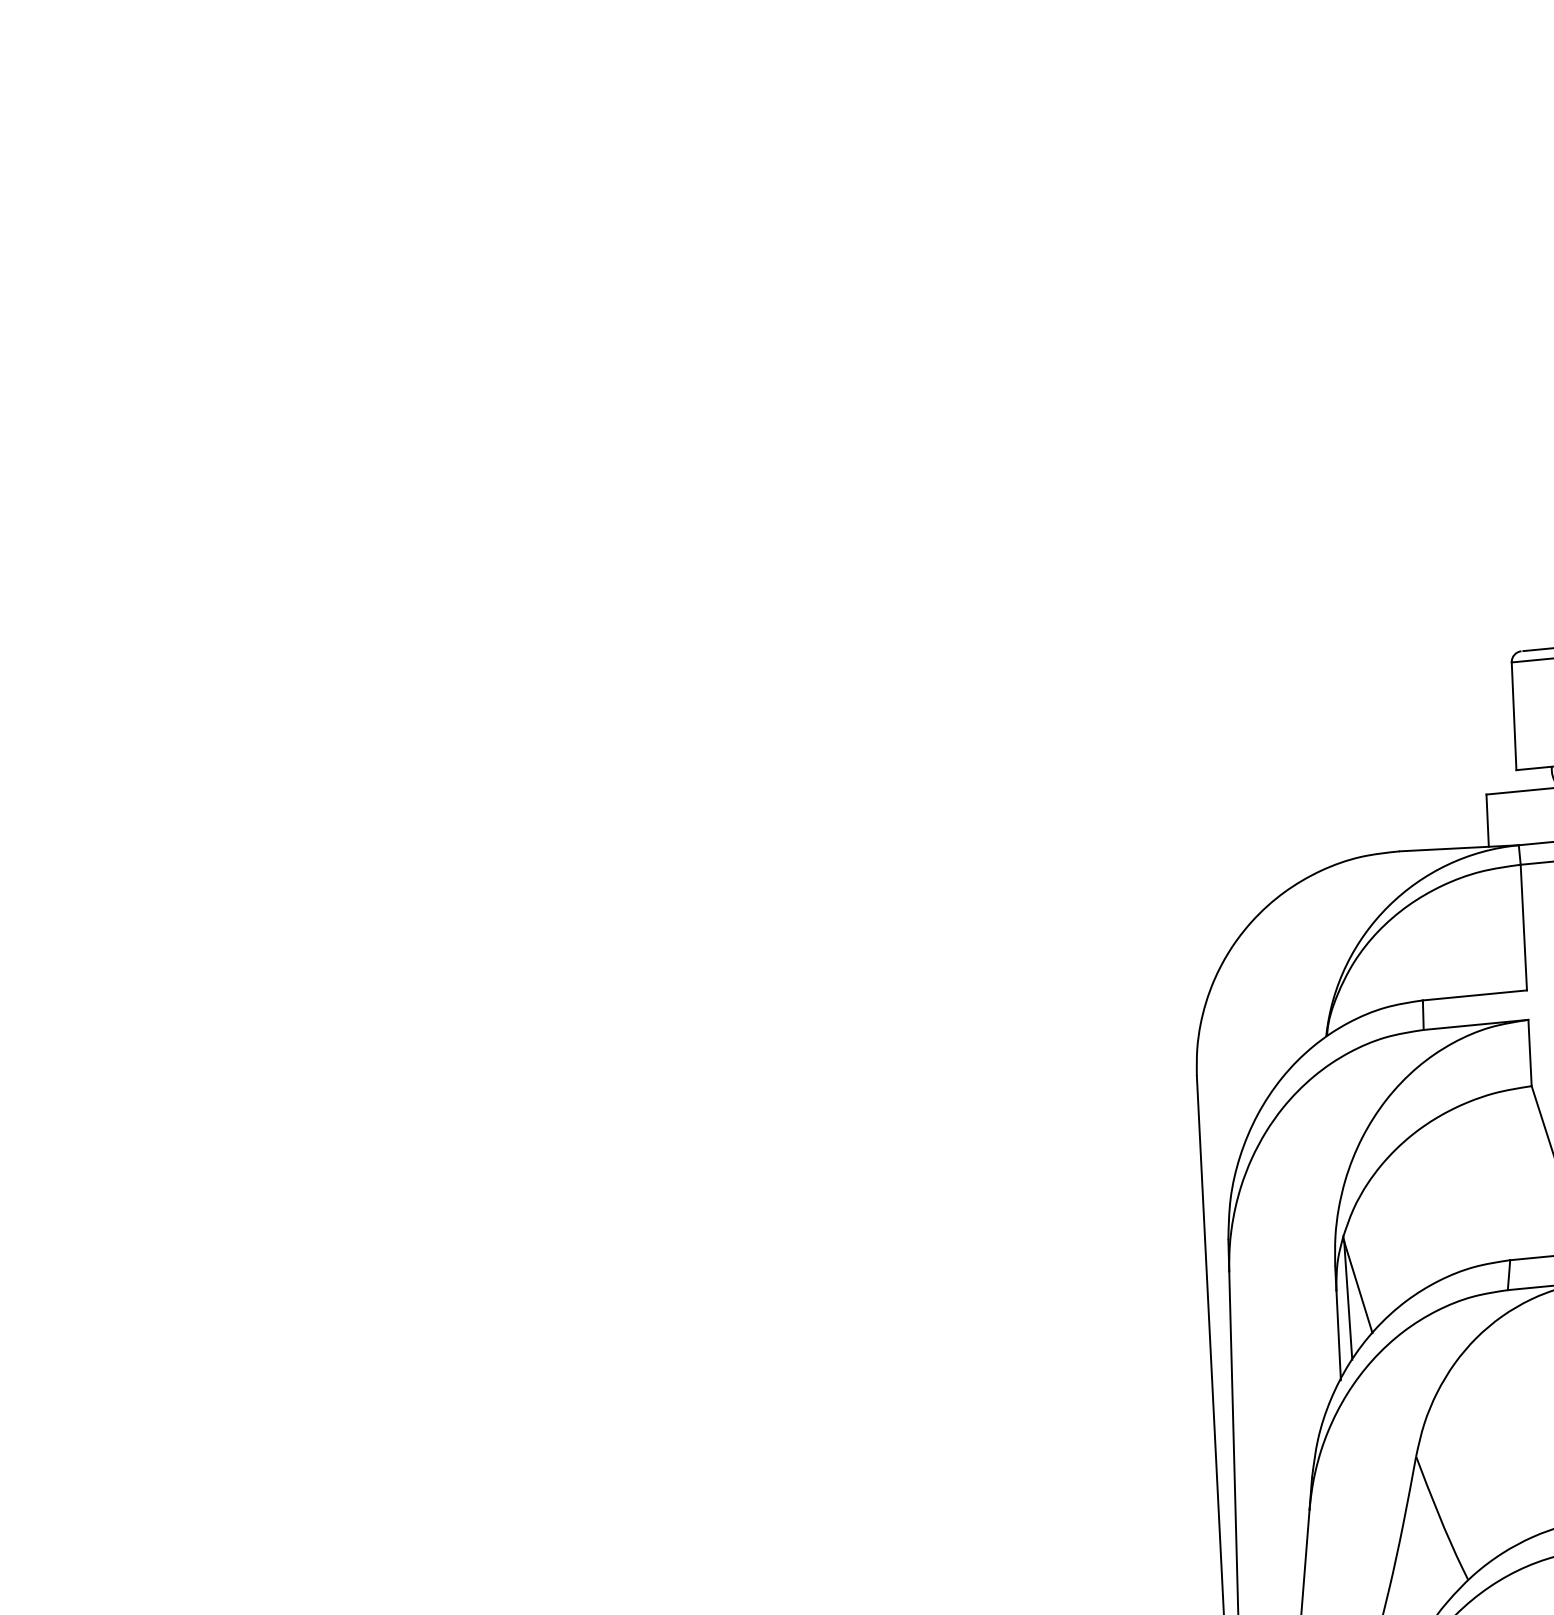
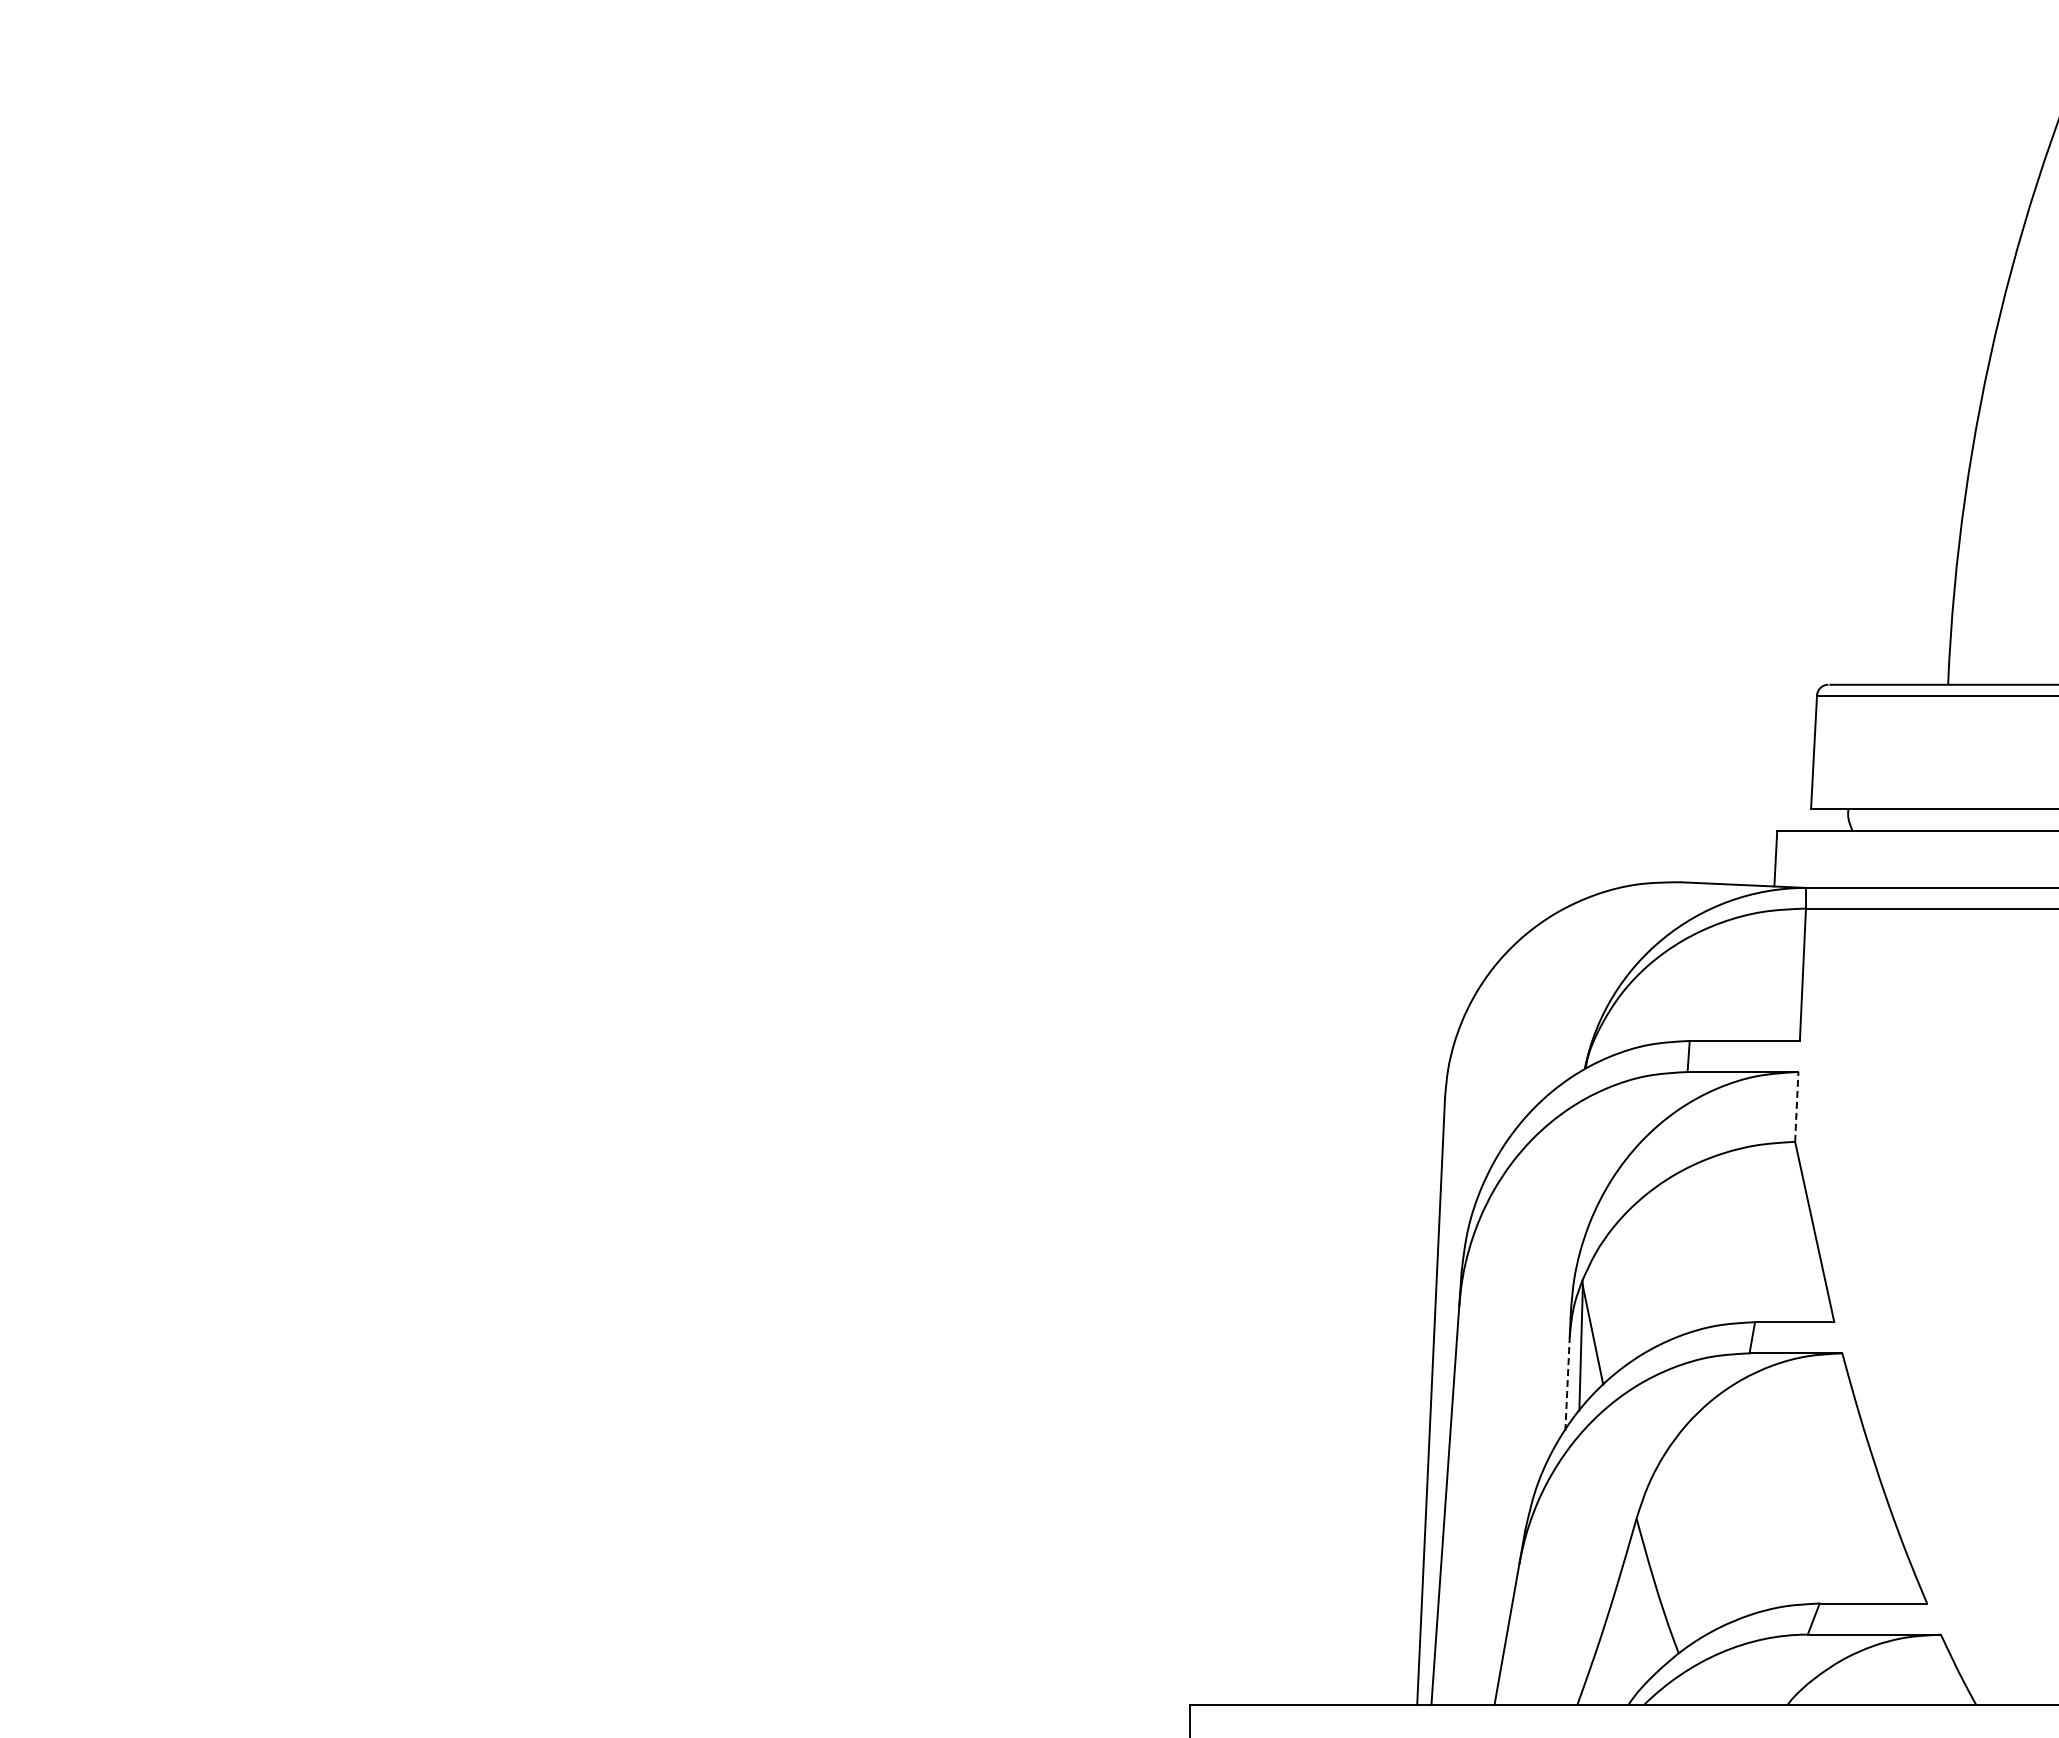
line: (1529, 1052) -> (1796, 1106), solid -> dashed
line: (1338, 1335) -> (1567, 1383), solid -> dashed

